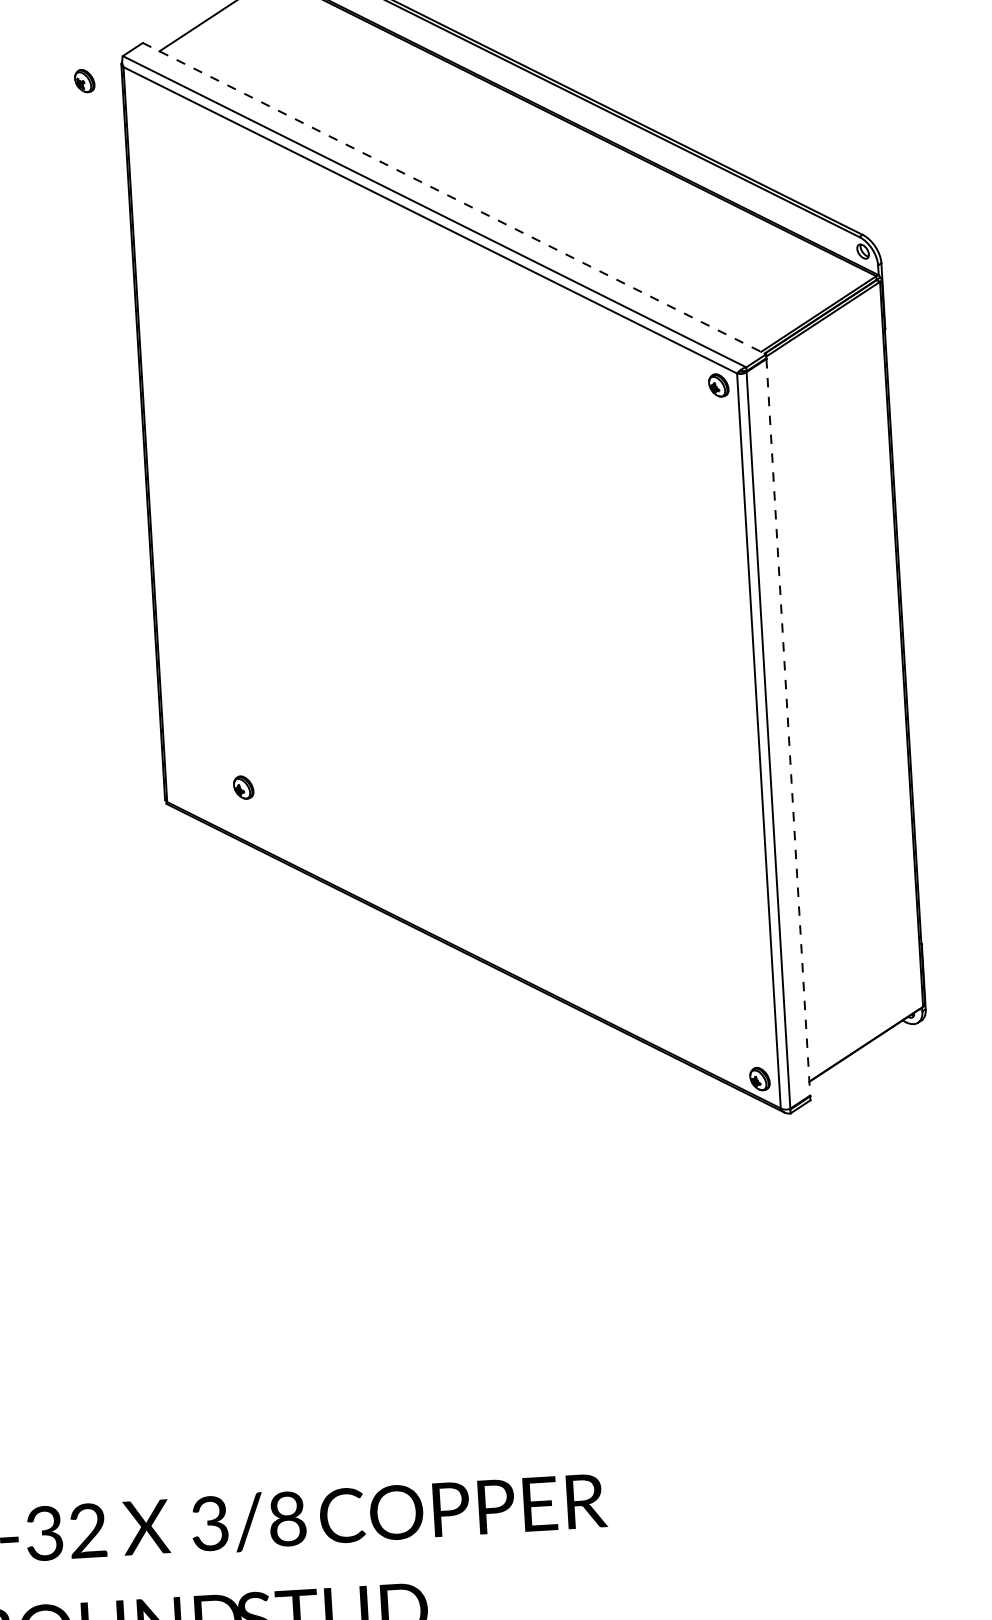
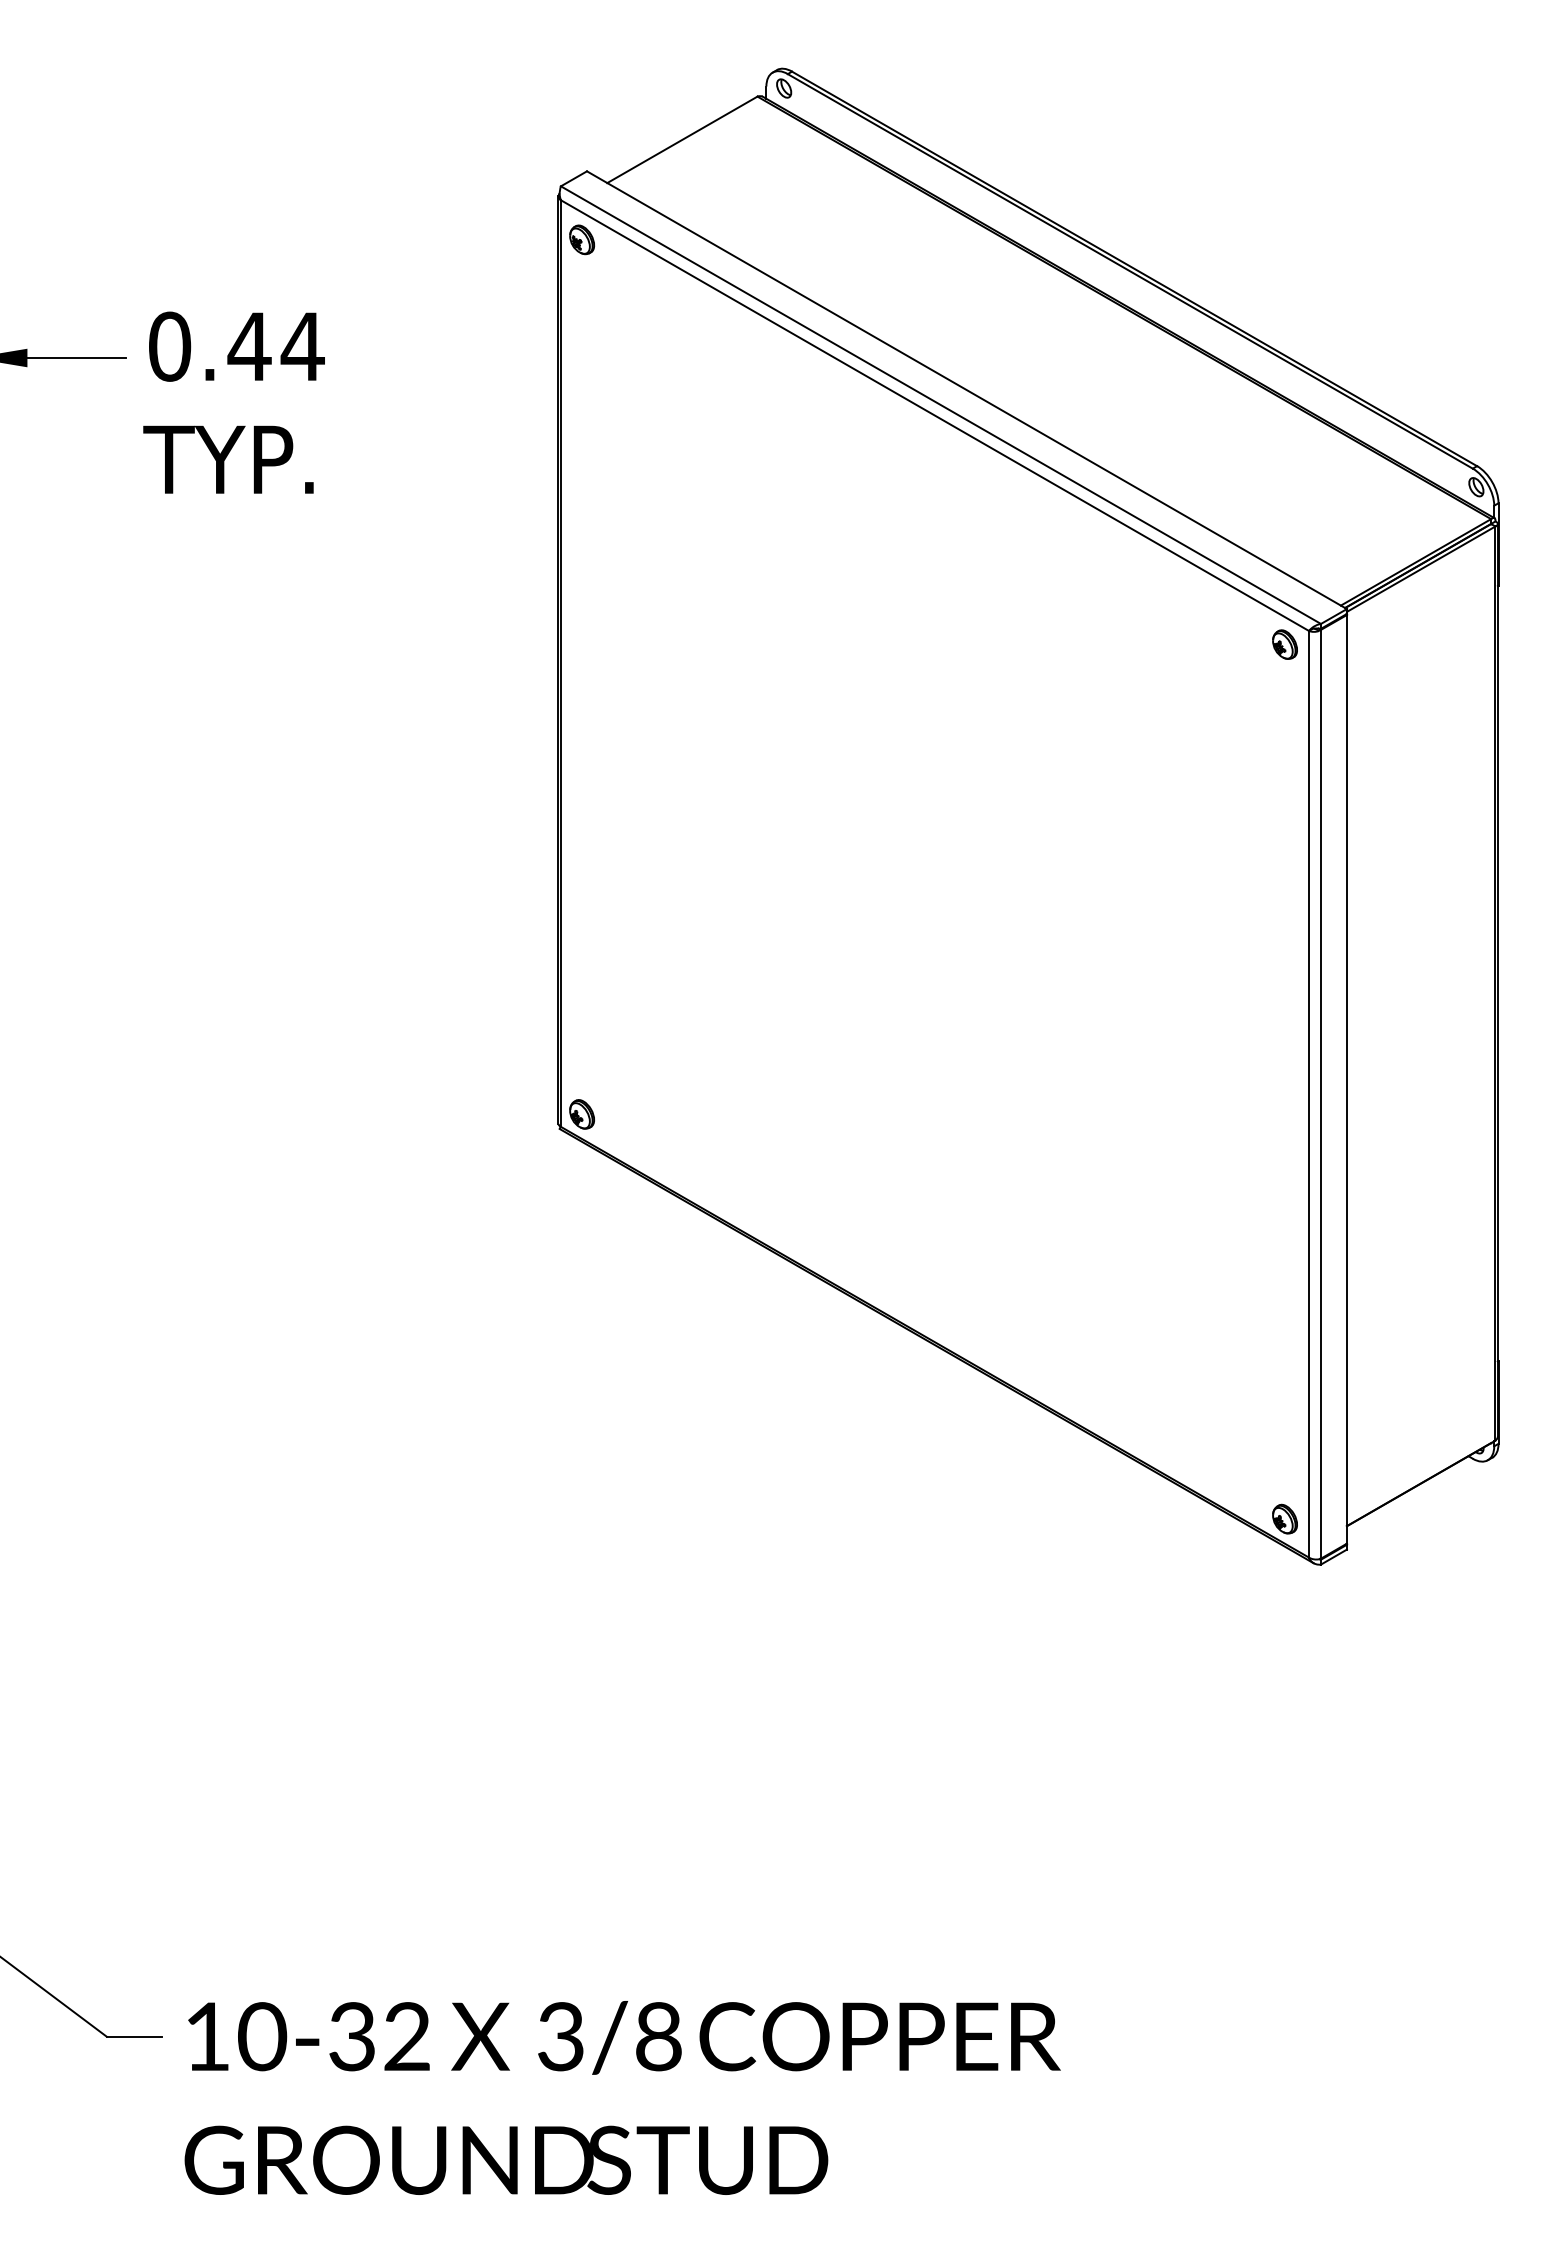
part: (85, 80) -> (582, 239), moved
line: (454, 198) -> (967, 390), dashed -> solid
line: (787, 727) -> (1346, 1079), dashed -> solid
part: (243, 787) -> (581, 1114), moved

